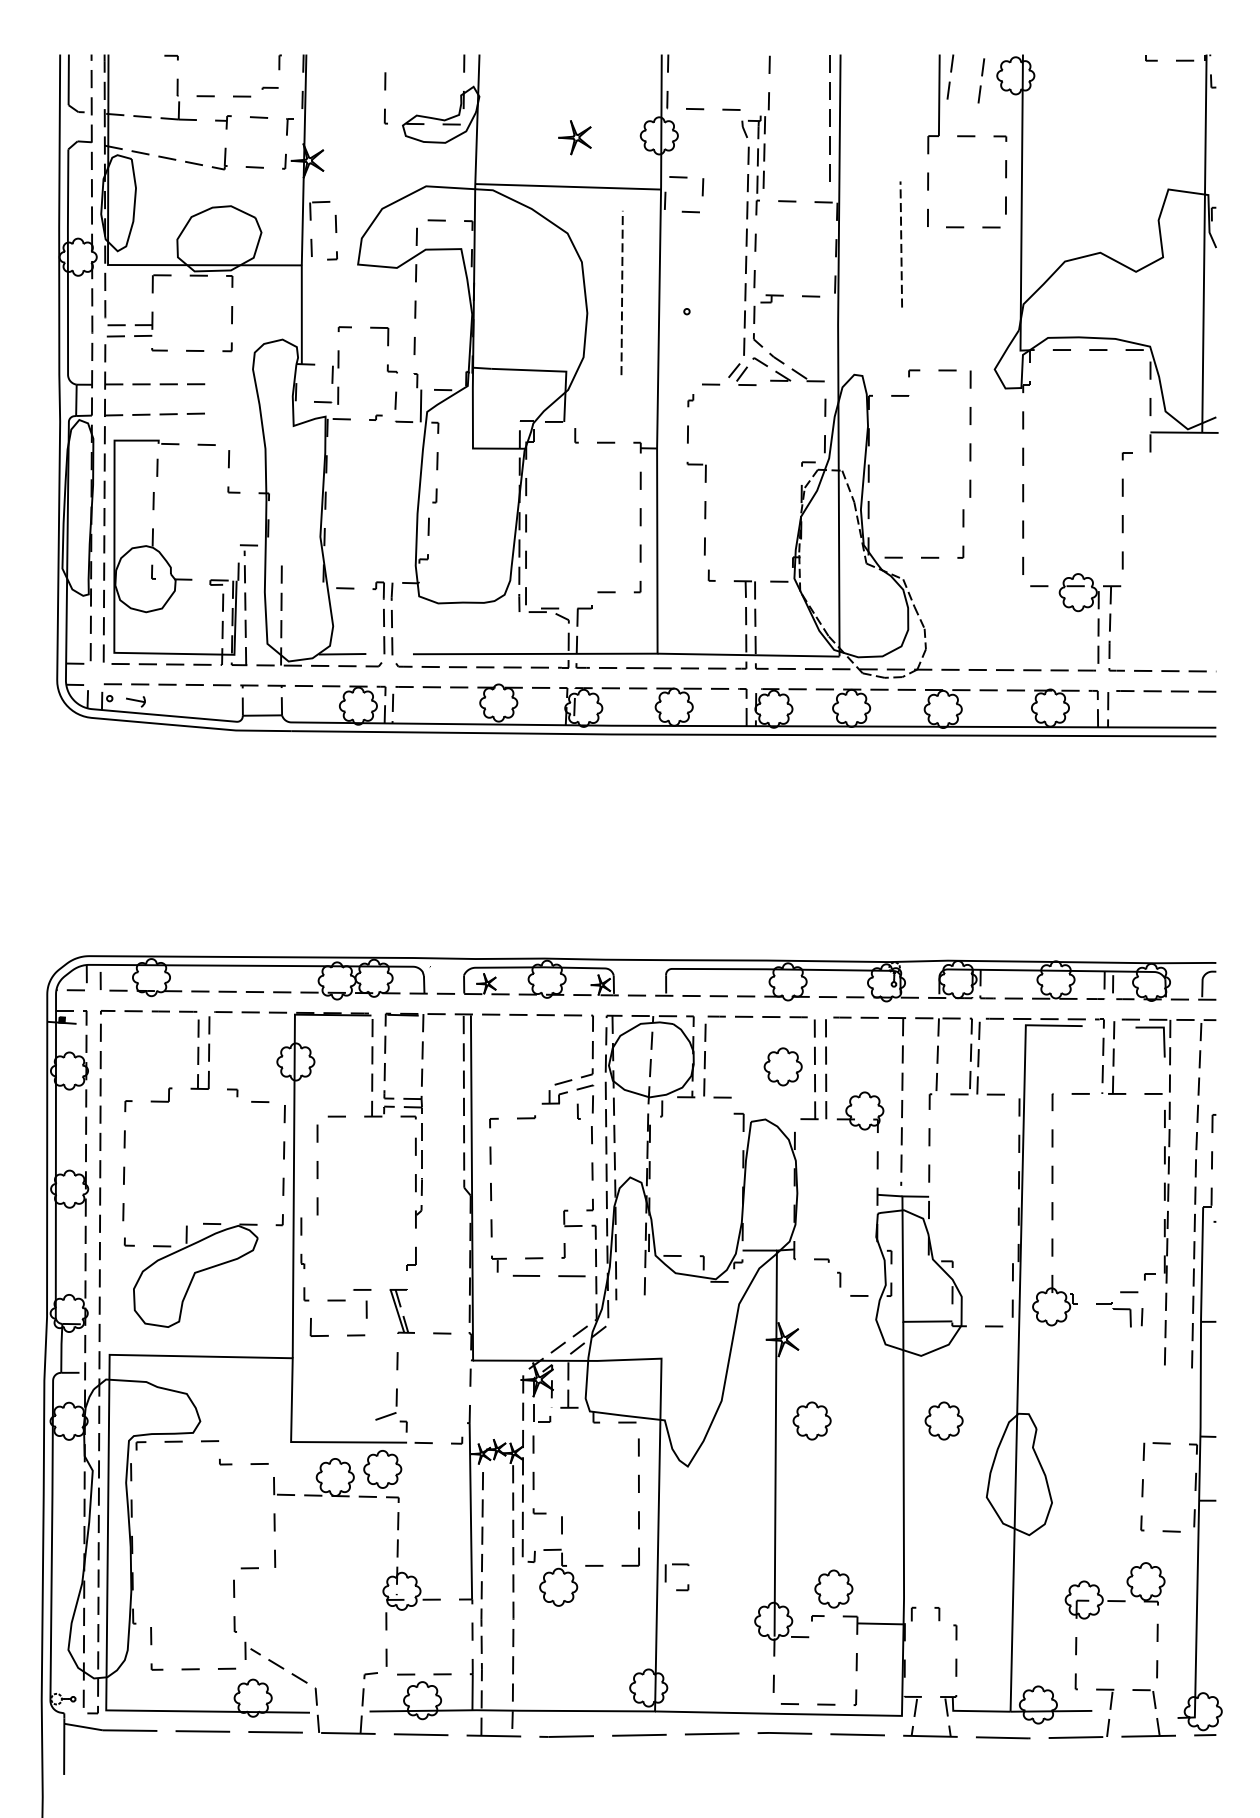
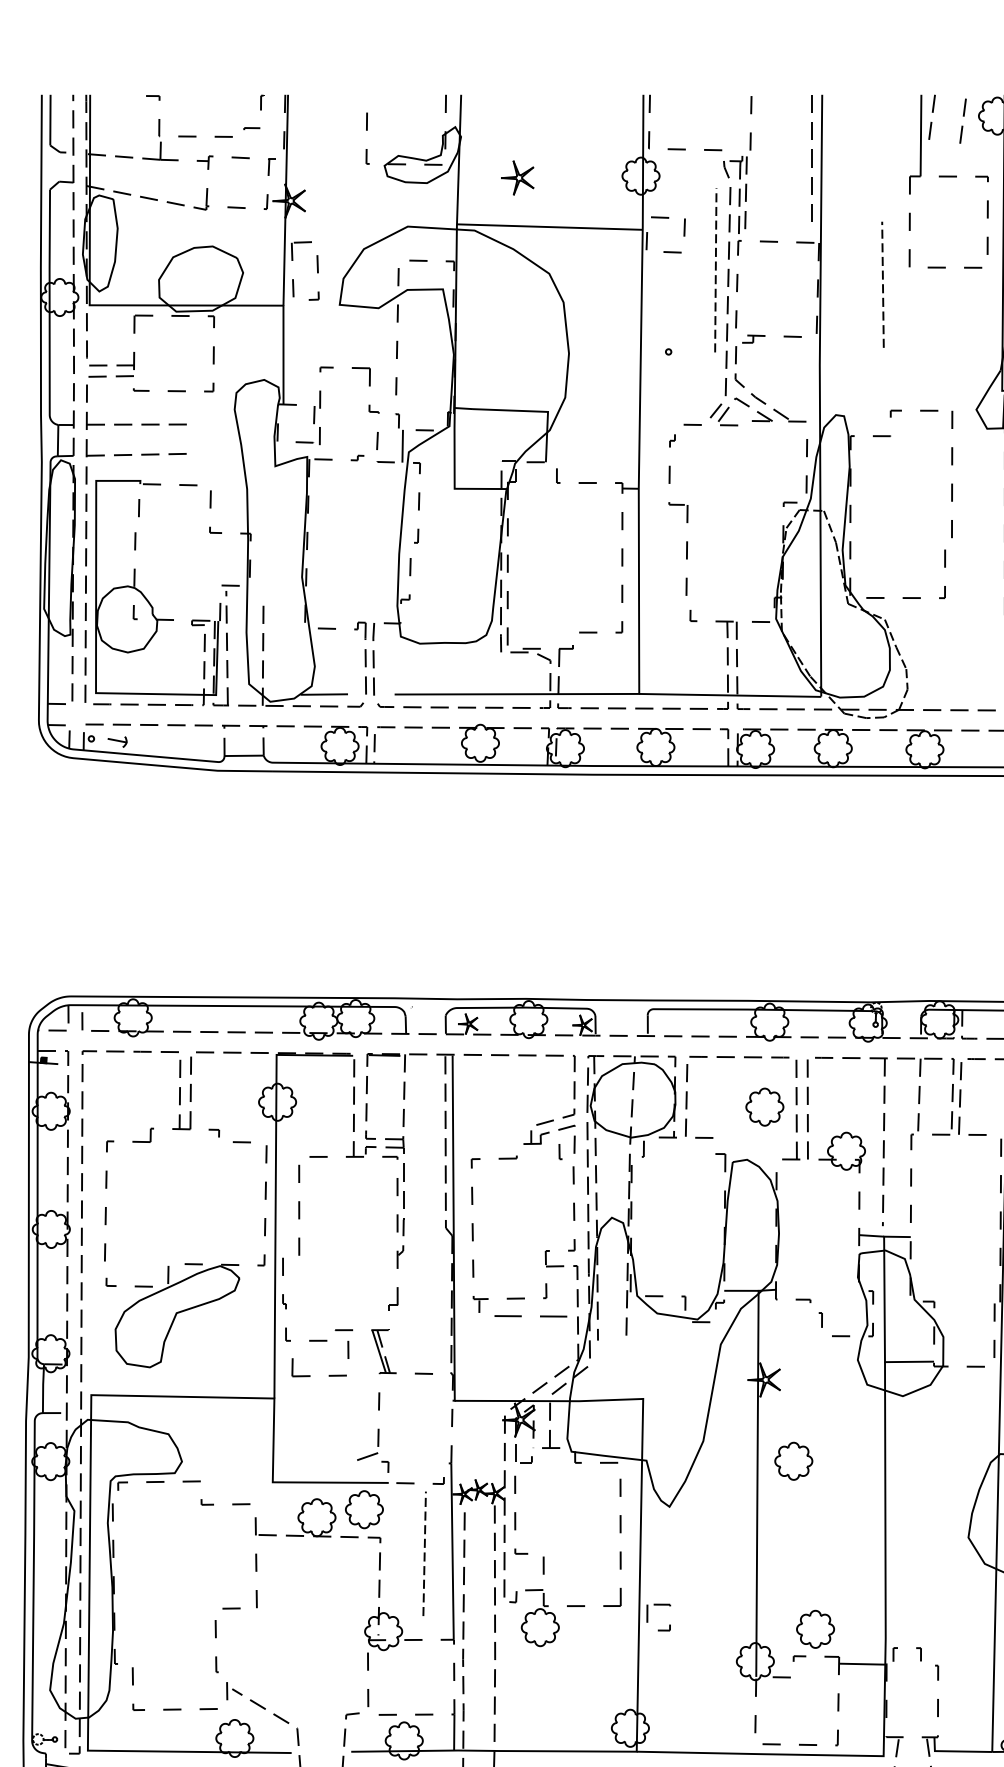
part: (574, 137) -> (517, 177), moved
line: (621, 292) -> (715, 269), moved
part: (943, 1420) -> (925, 1460), removed
line: (442, 1513) -> (424, 1553), added

